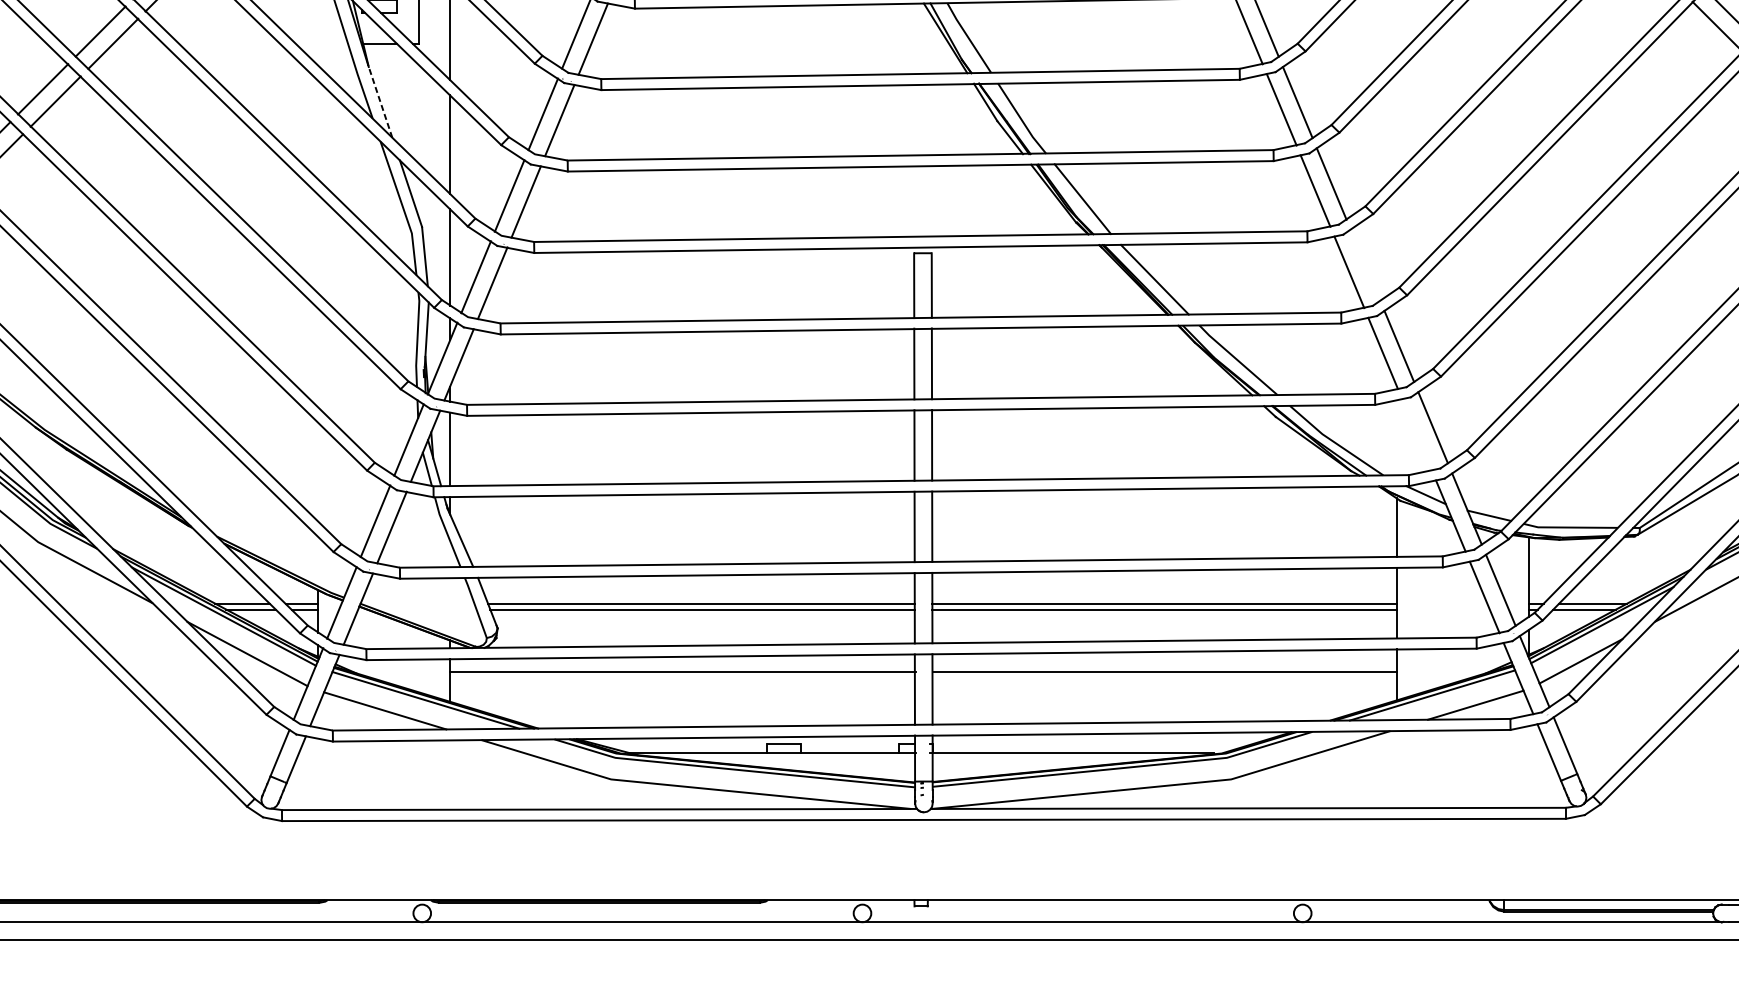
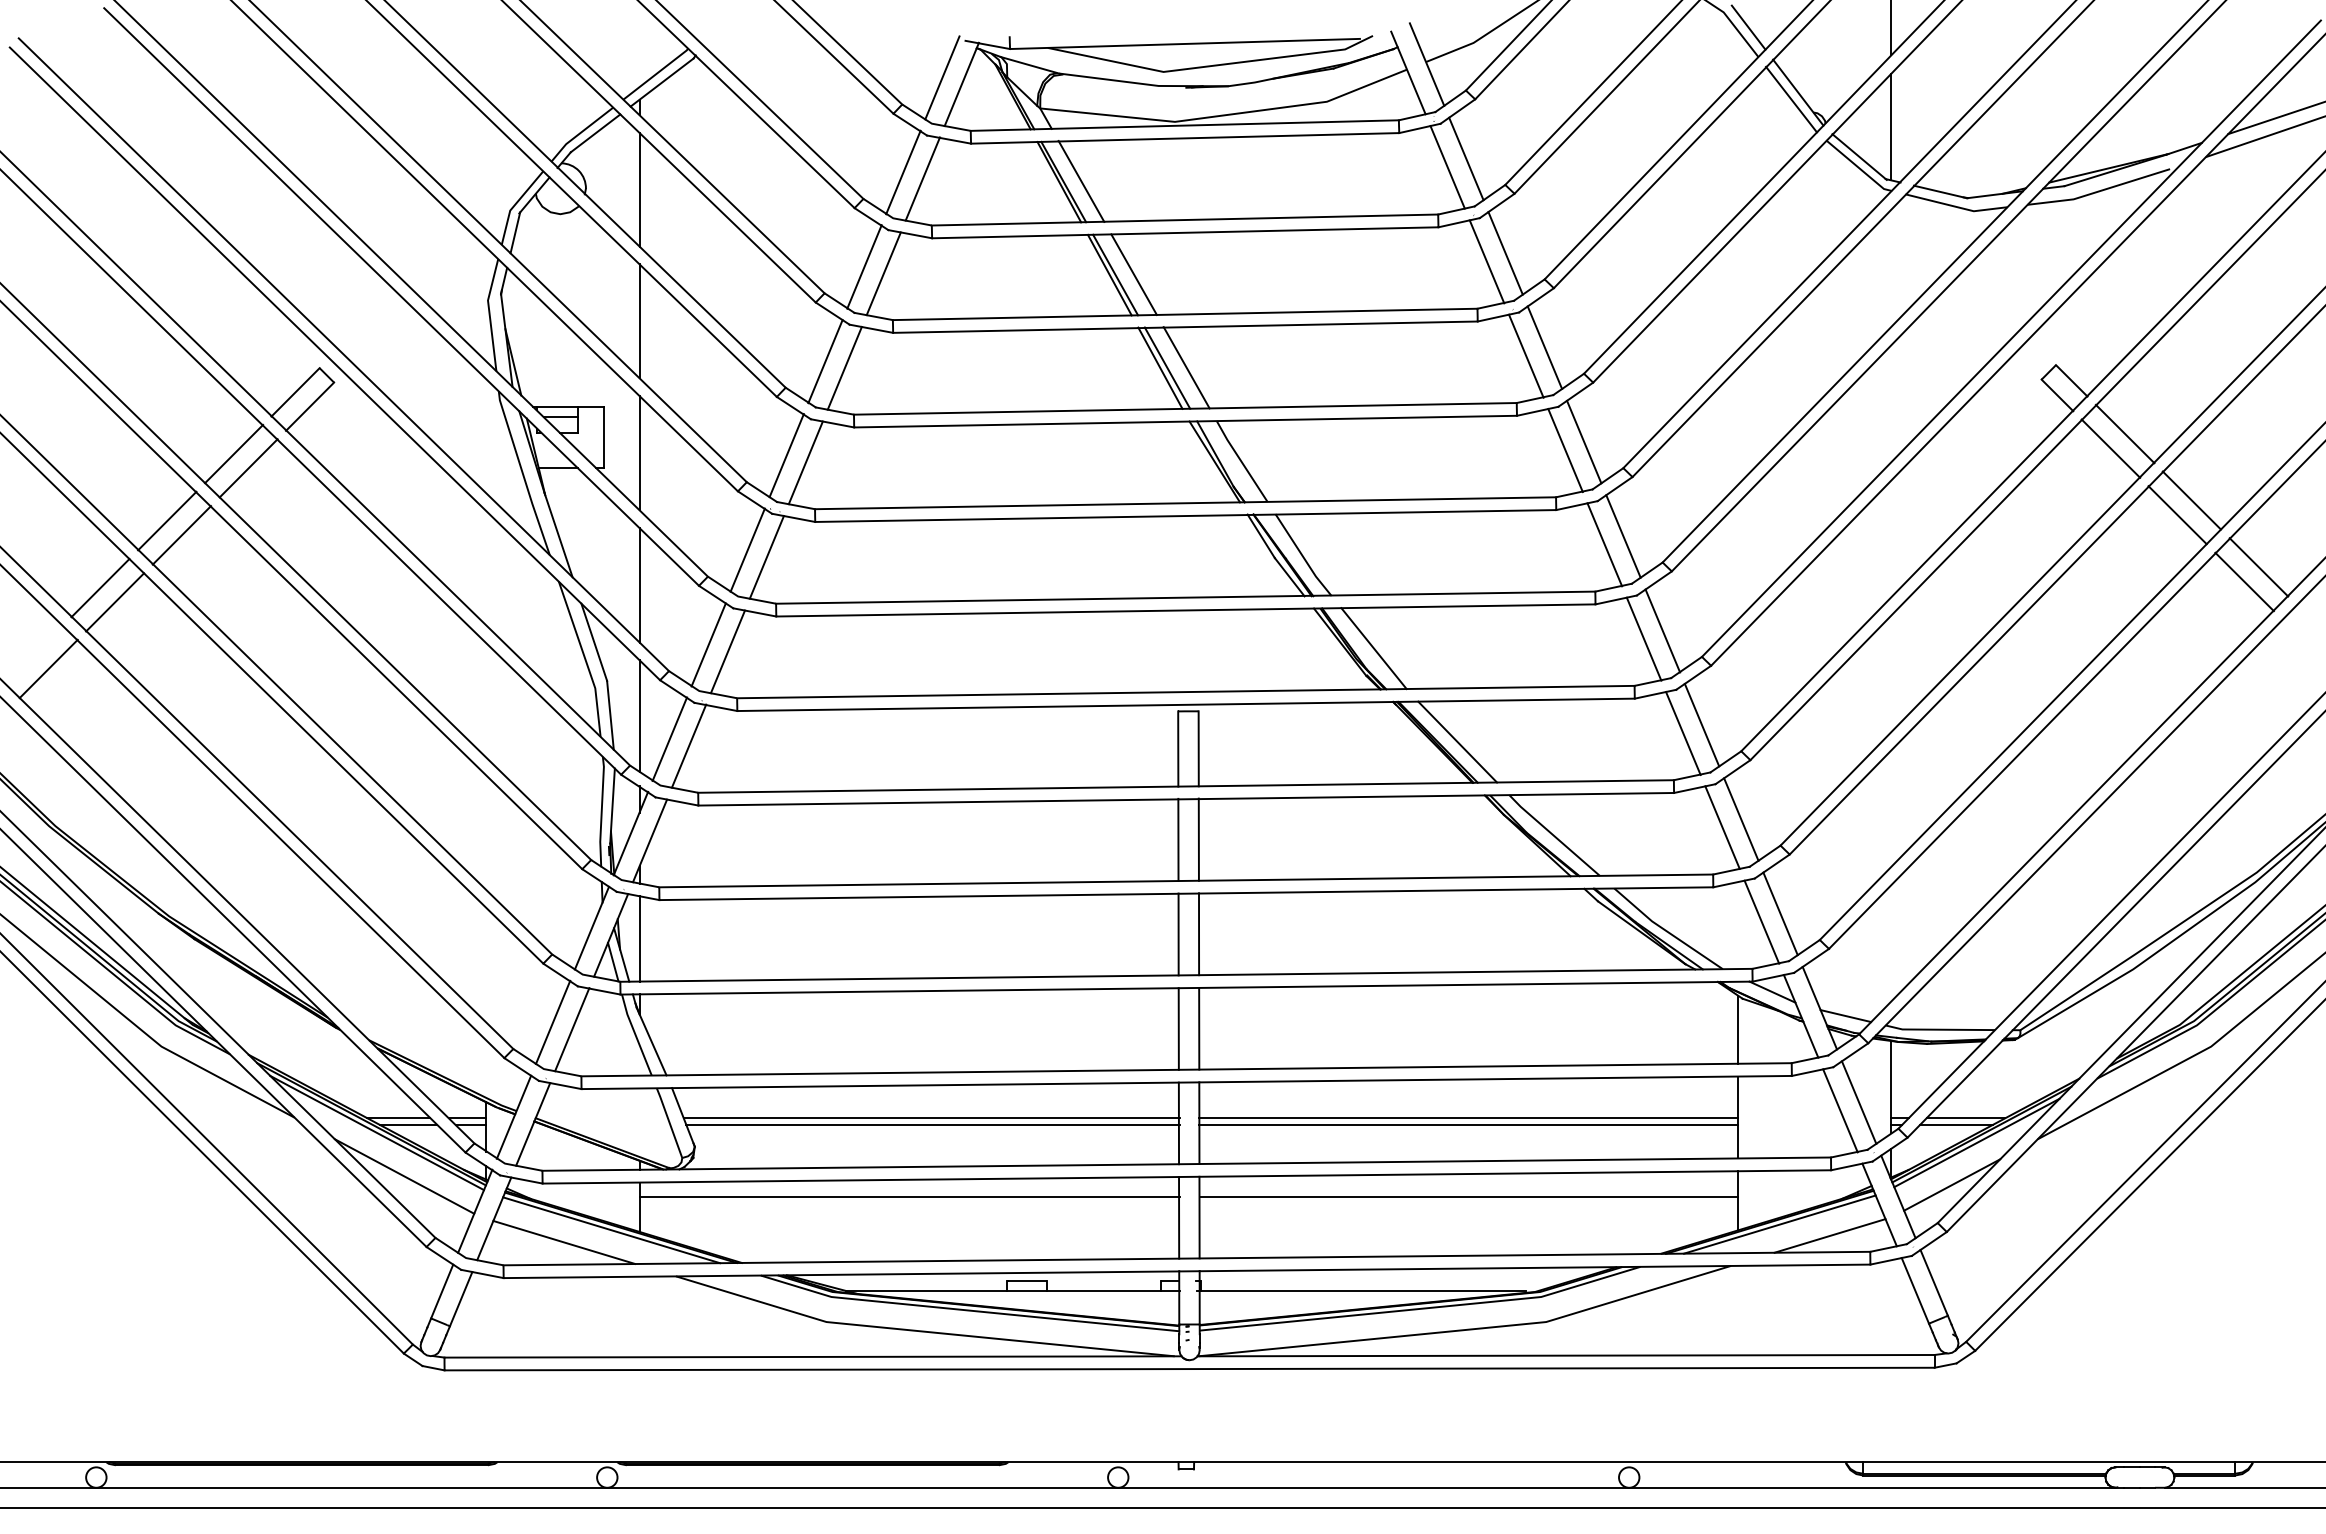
line: (380, 100) -> (558, 534), dashed -> solid
line: (1365, 264) -> (1701, 724), added
line: (1416, 434) -> (1761, 921), added

